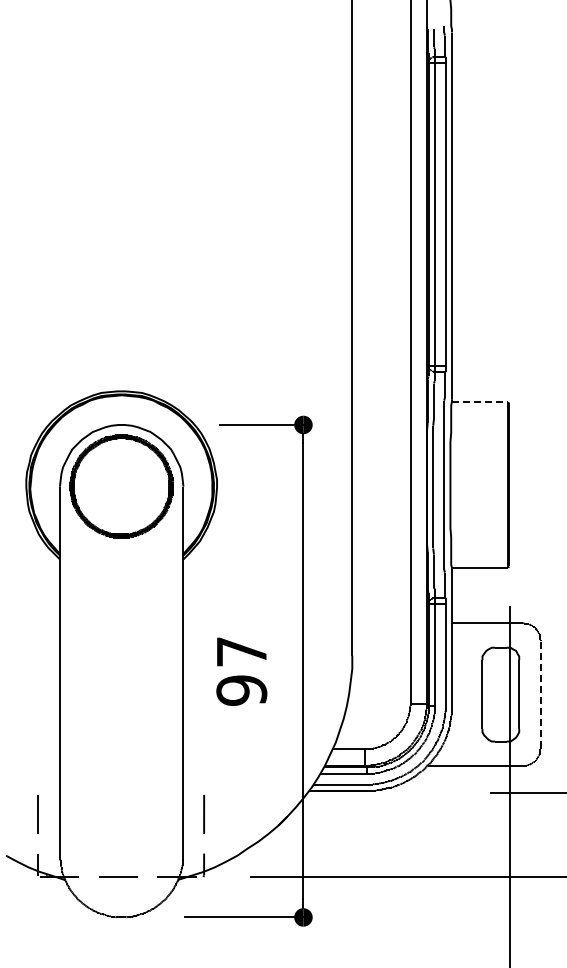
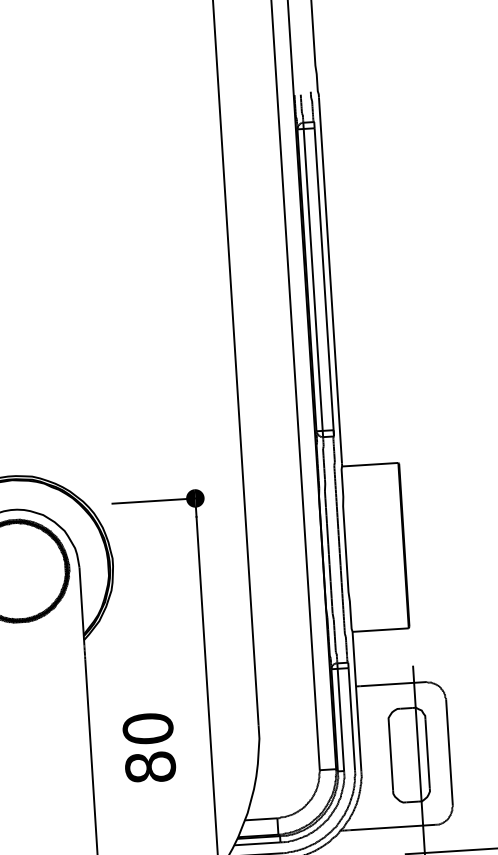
line: (480, 402) -> (370, 464), dashed -> solid
text: (241, 670) -> (148, 747), 97 -> 80
line: (541, 694) -> (449, 752), dashed -> solid

